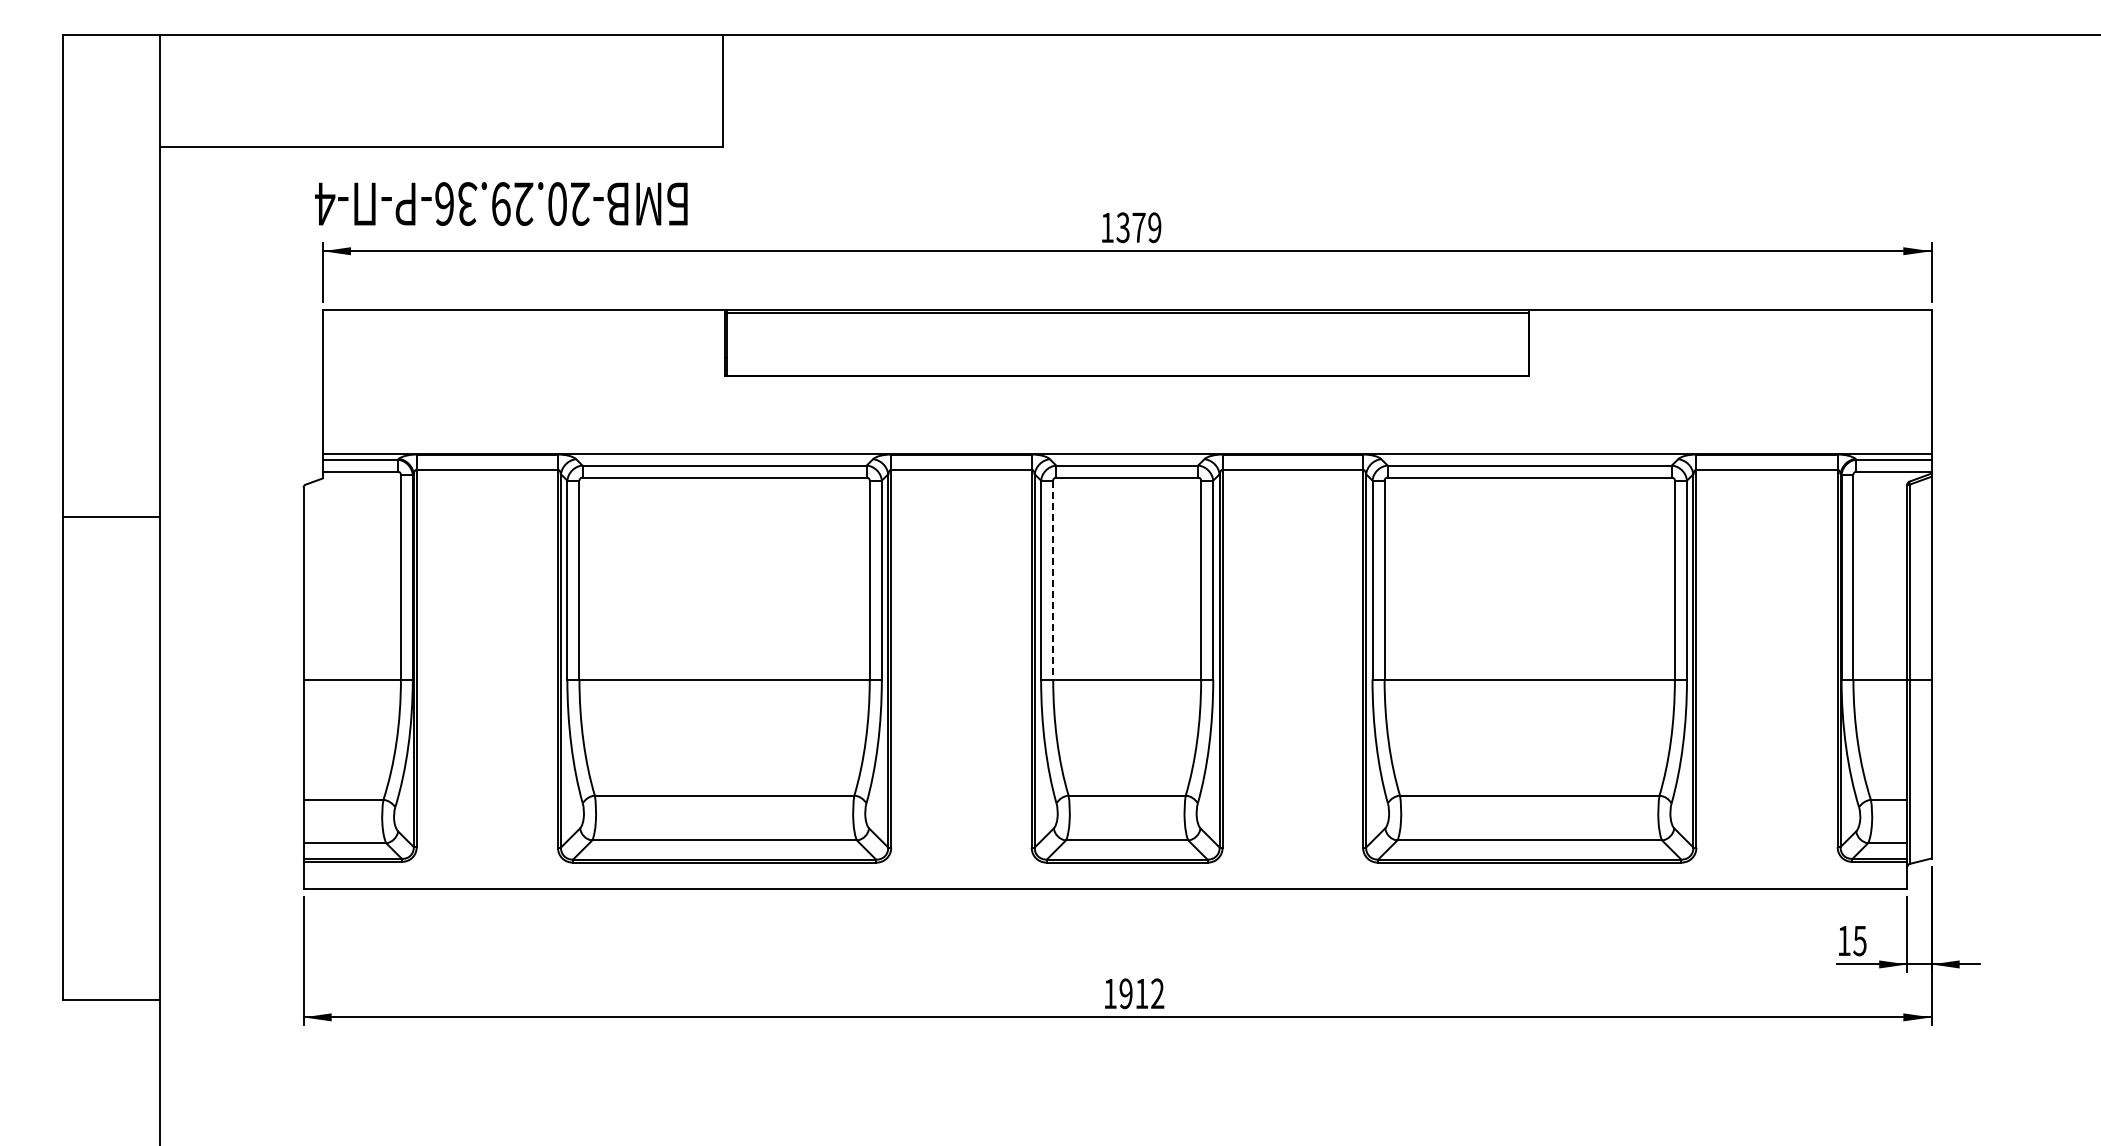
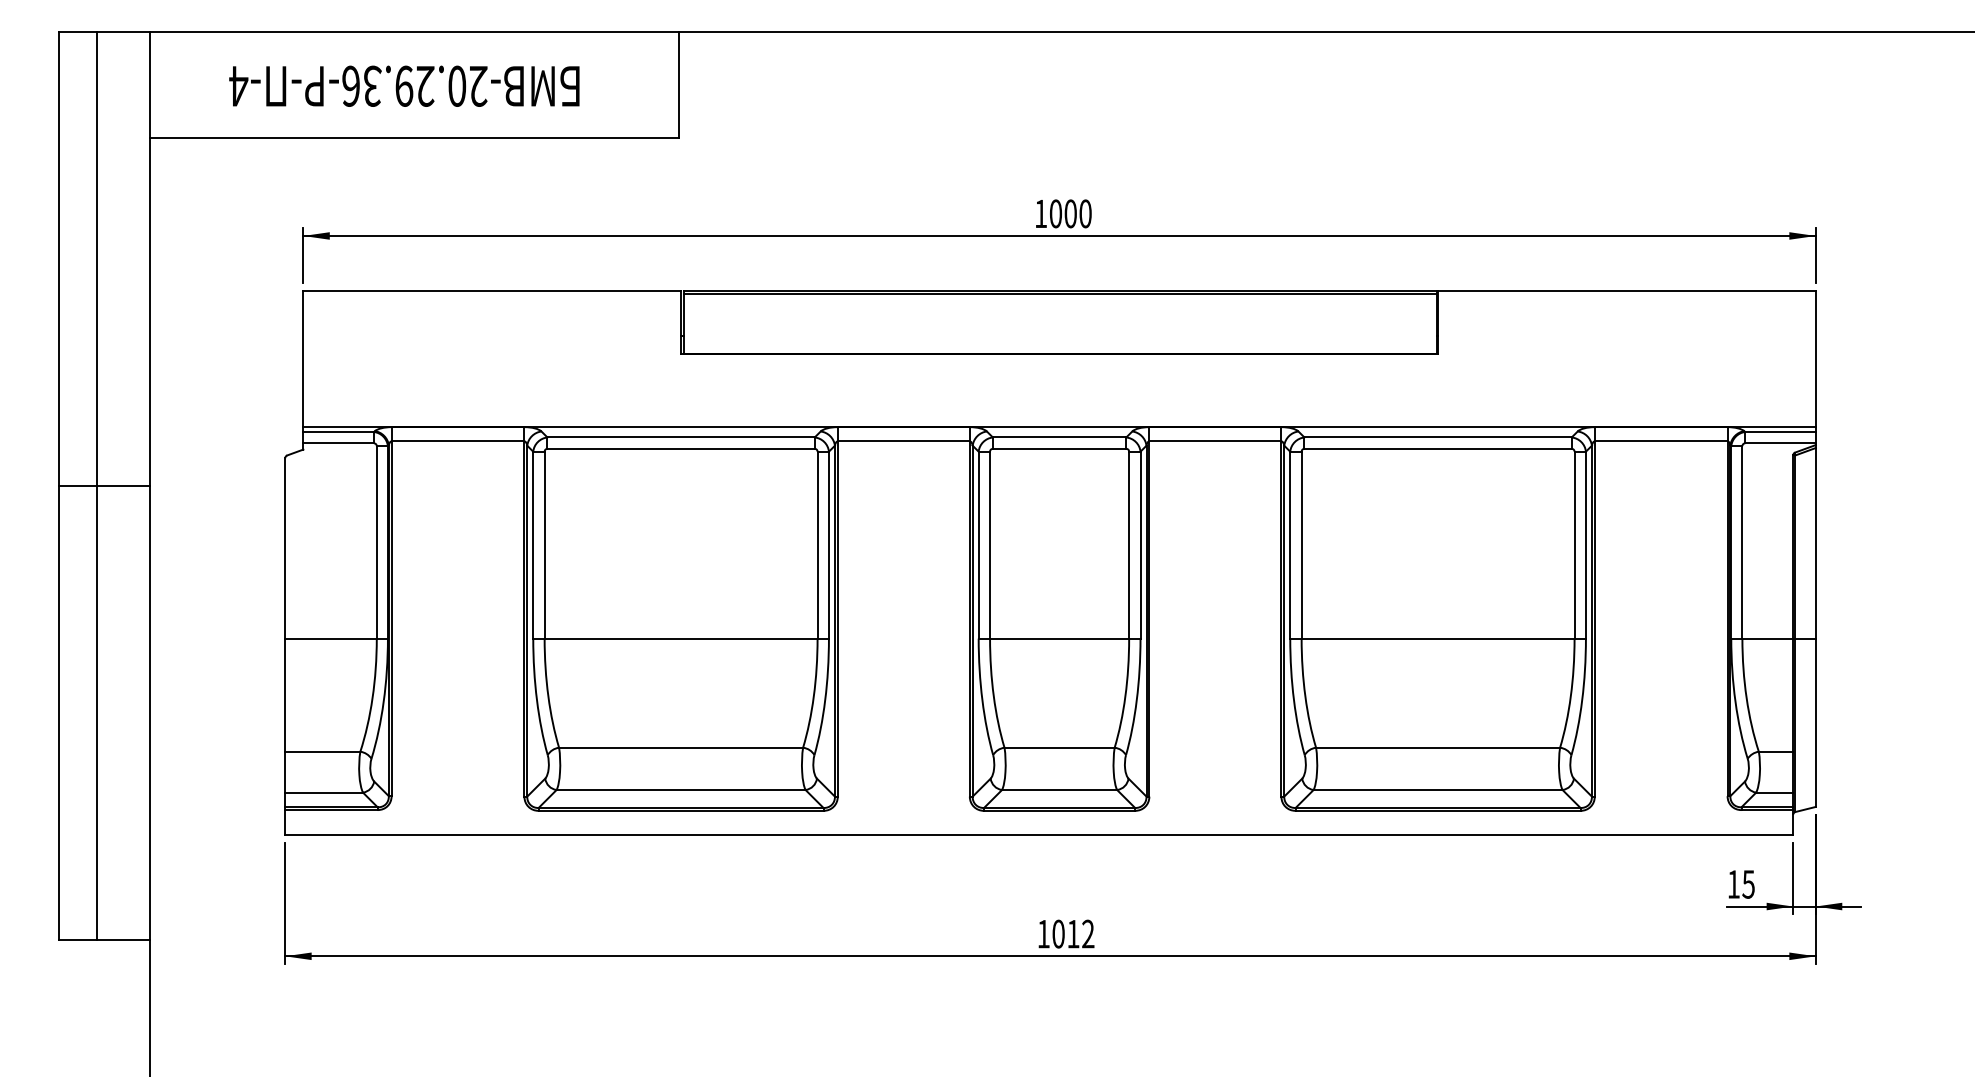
text: (501, 203) -> (404, 85), moved
text: (1138, 227) -> (1070, 213), 1379 -> 1000
line: (103, 516) -> (97, 485), added
line: (1053, 580) -> (990, 545), dashed -> solid
text: (1125, 993) -> (1058, 933), 1912 -> 1012

